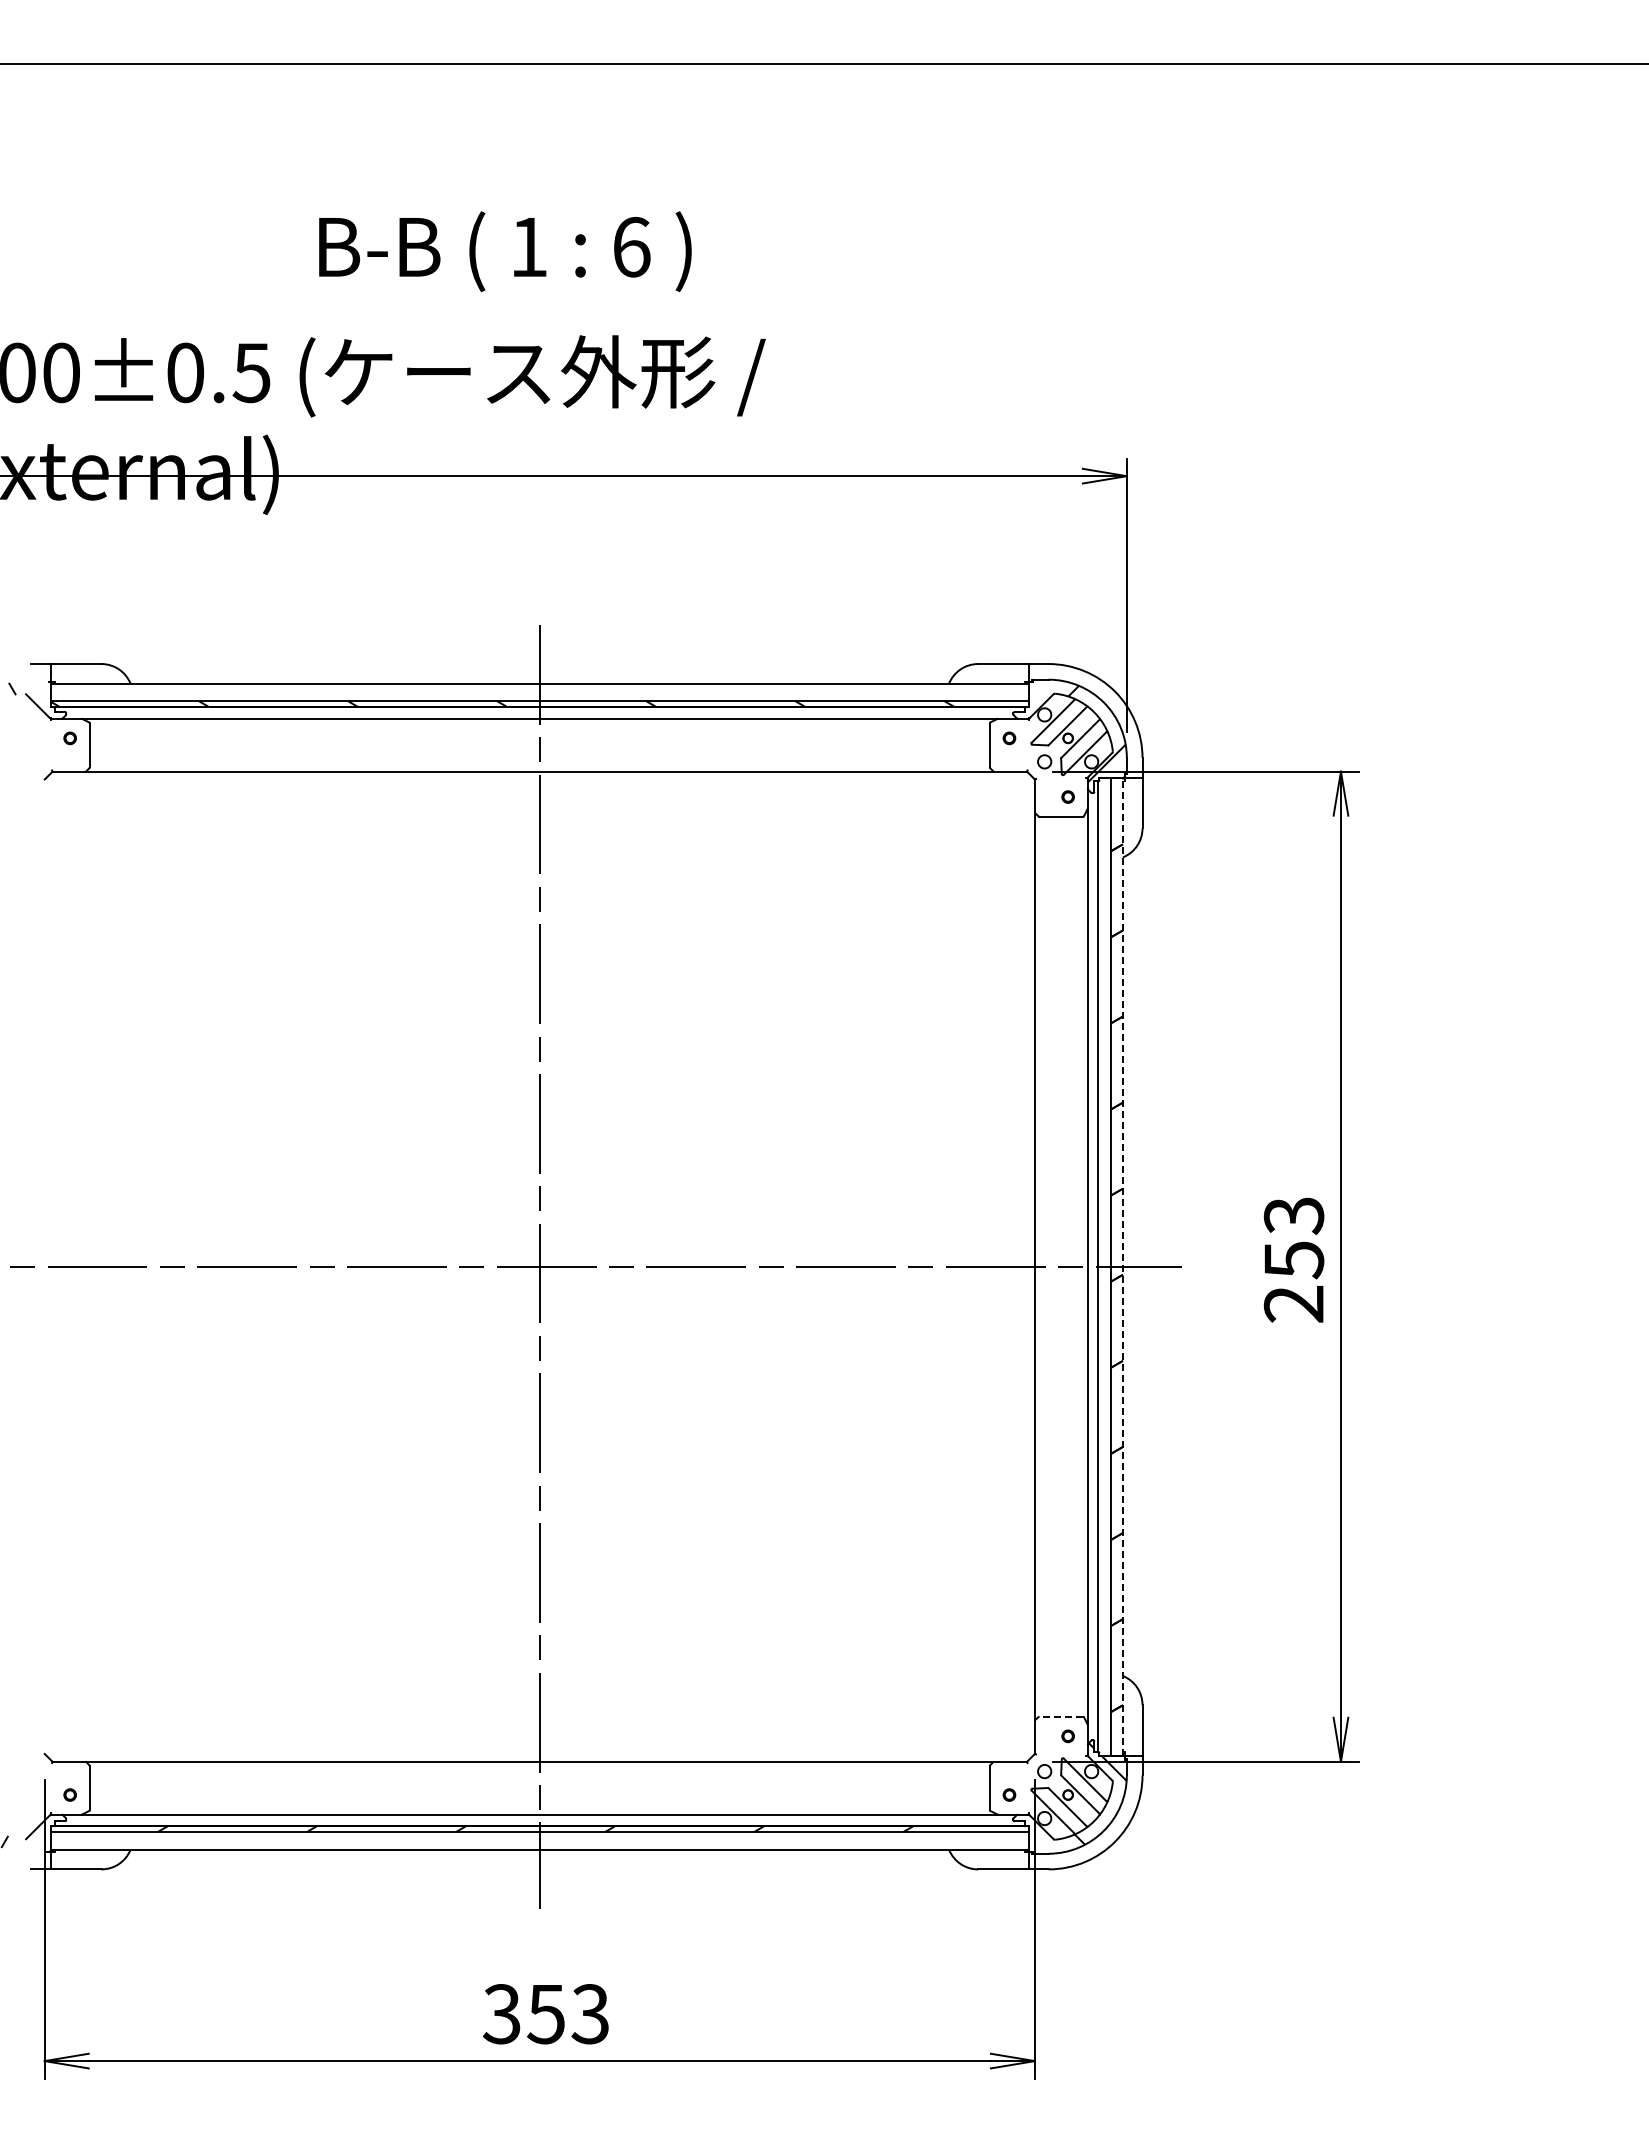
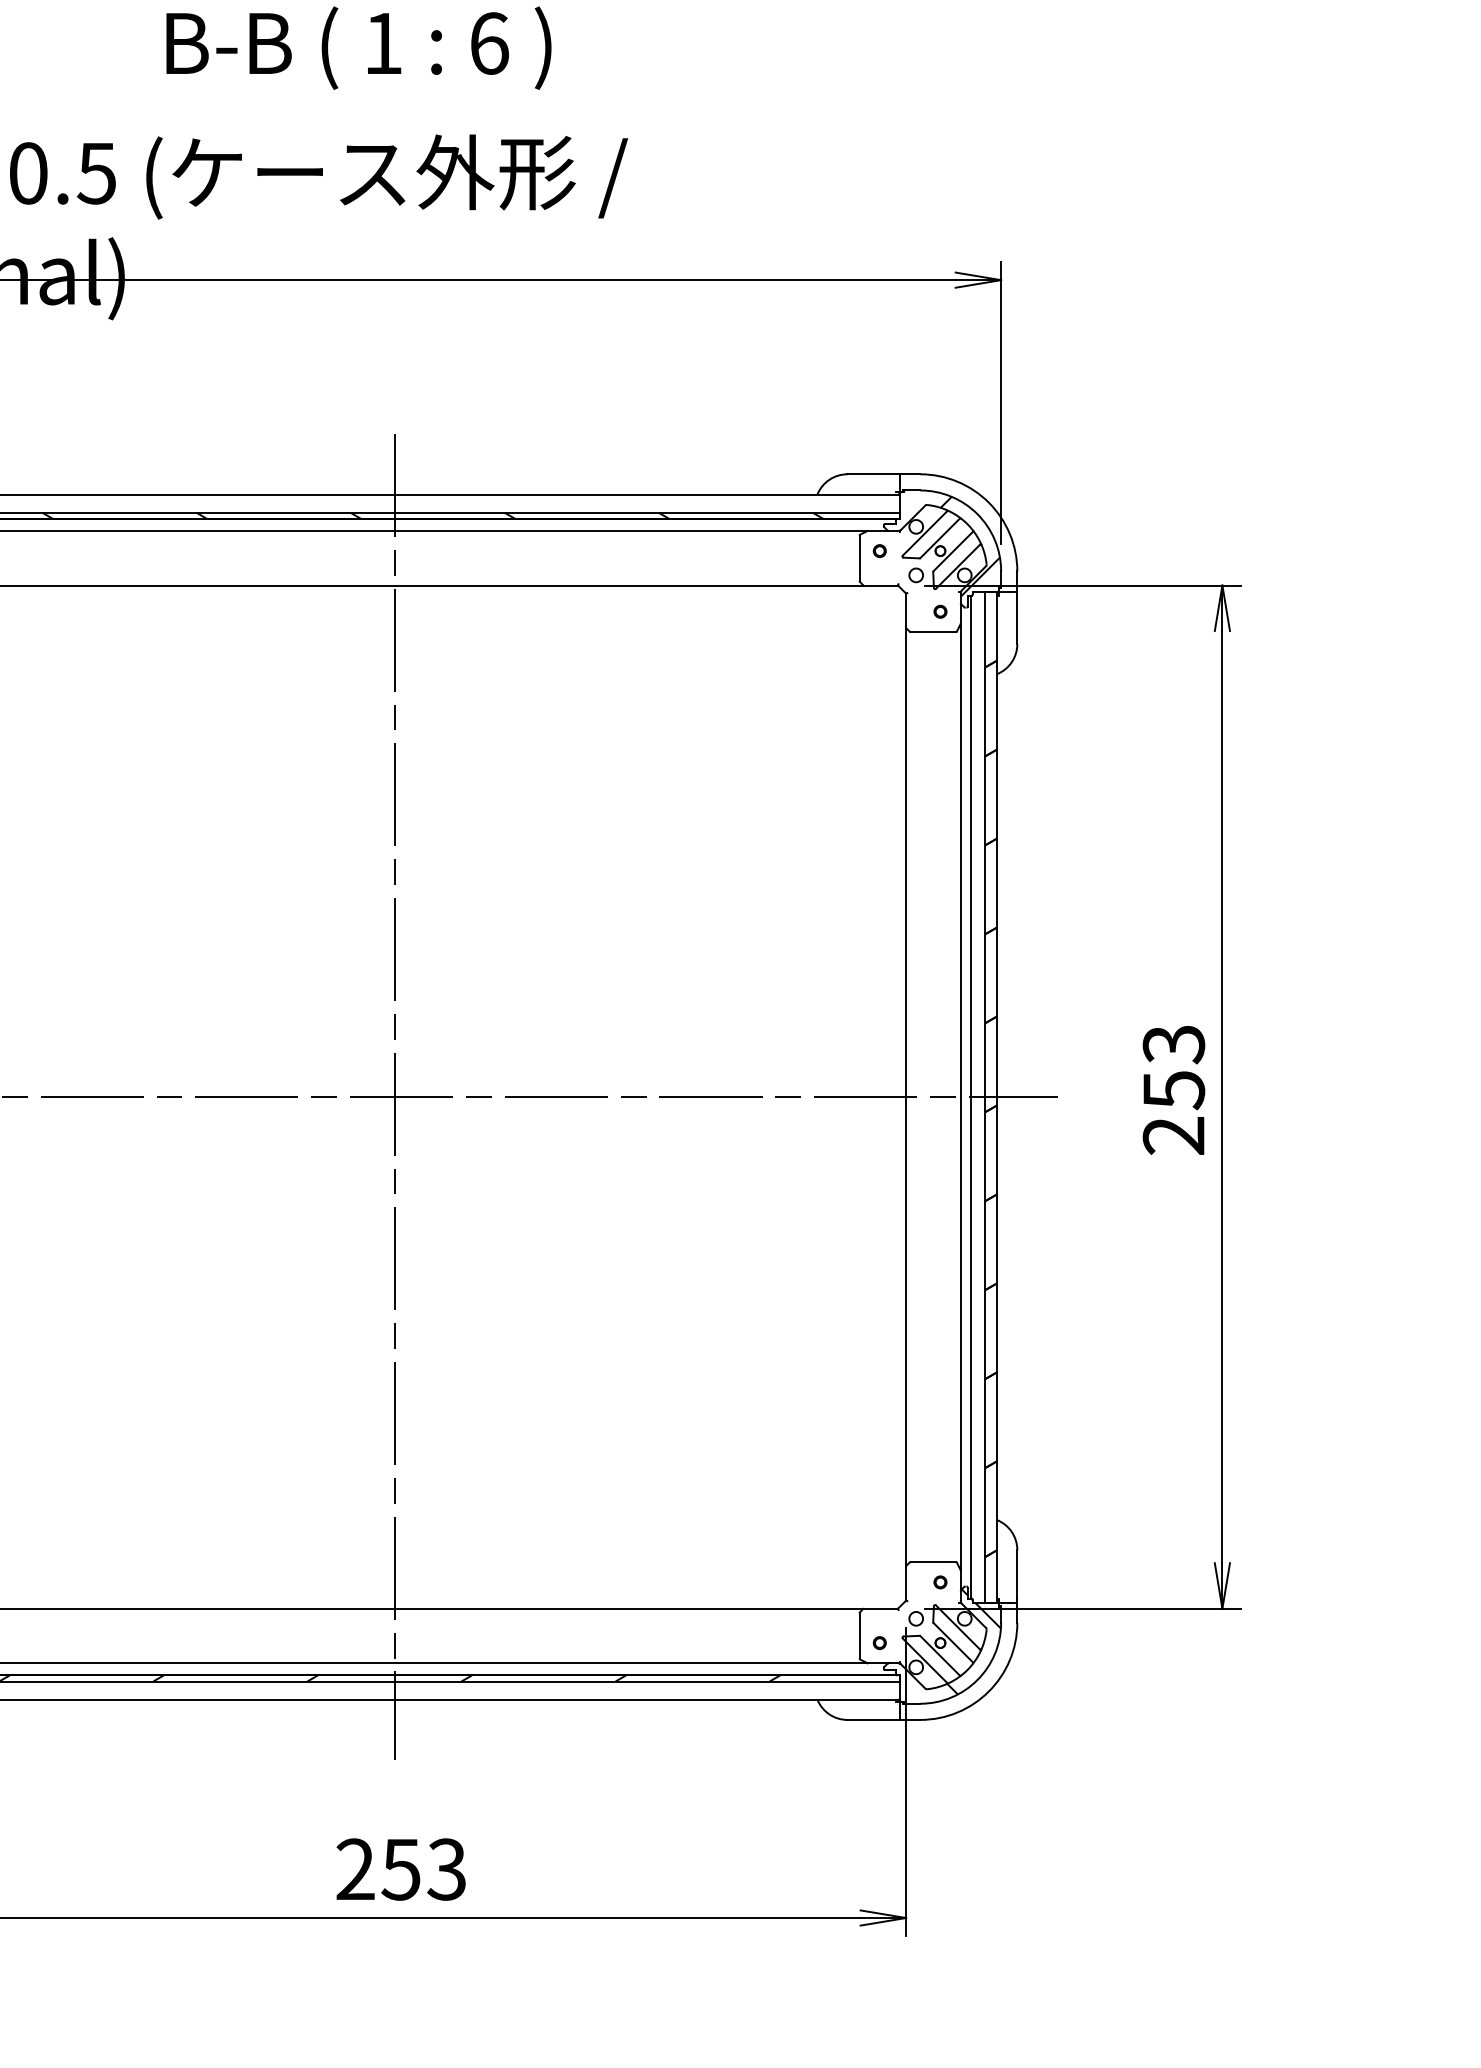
line: (1122, 1266) -> (996, 1096), dashed -> solid
line: (1061, 1716) -> (933, 1561), dashed -> solid
text: (501, 2014) -> (354, 1869), 353 -> 253

